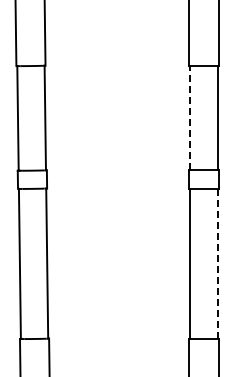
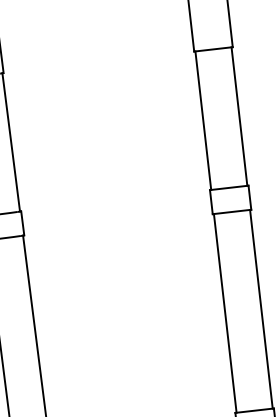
line: (190, 117) -> (203, 119), dashed -> solid
line: (217, 263) -> (261, 308), dashed -> solid

